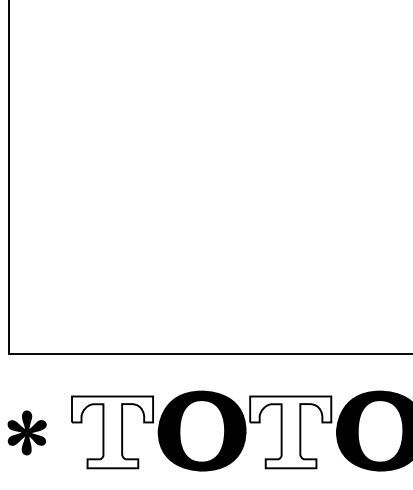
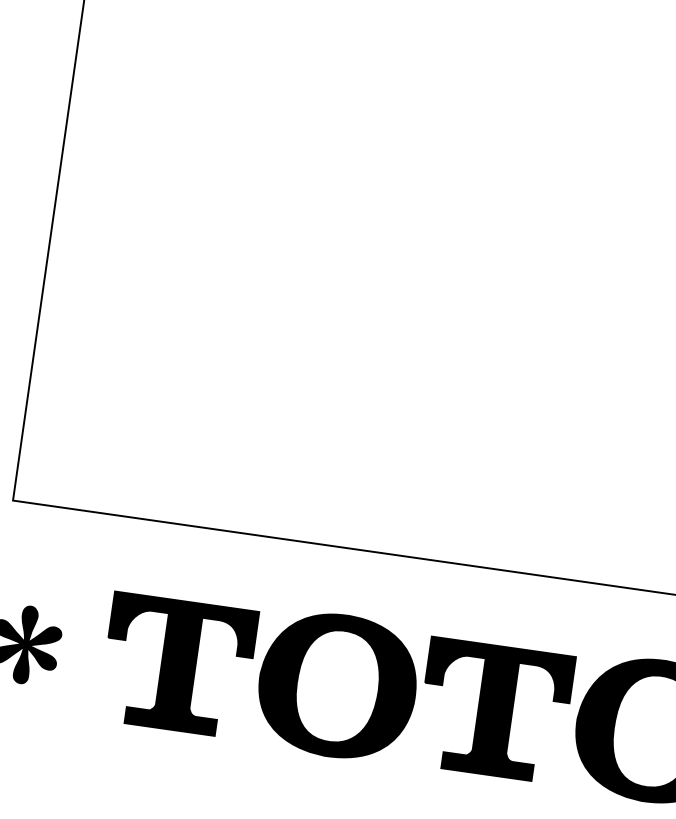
fill: (112, 432) -> (177, 665), added
fill: (290, 432) -> (494, 710), added

